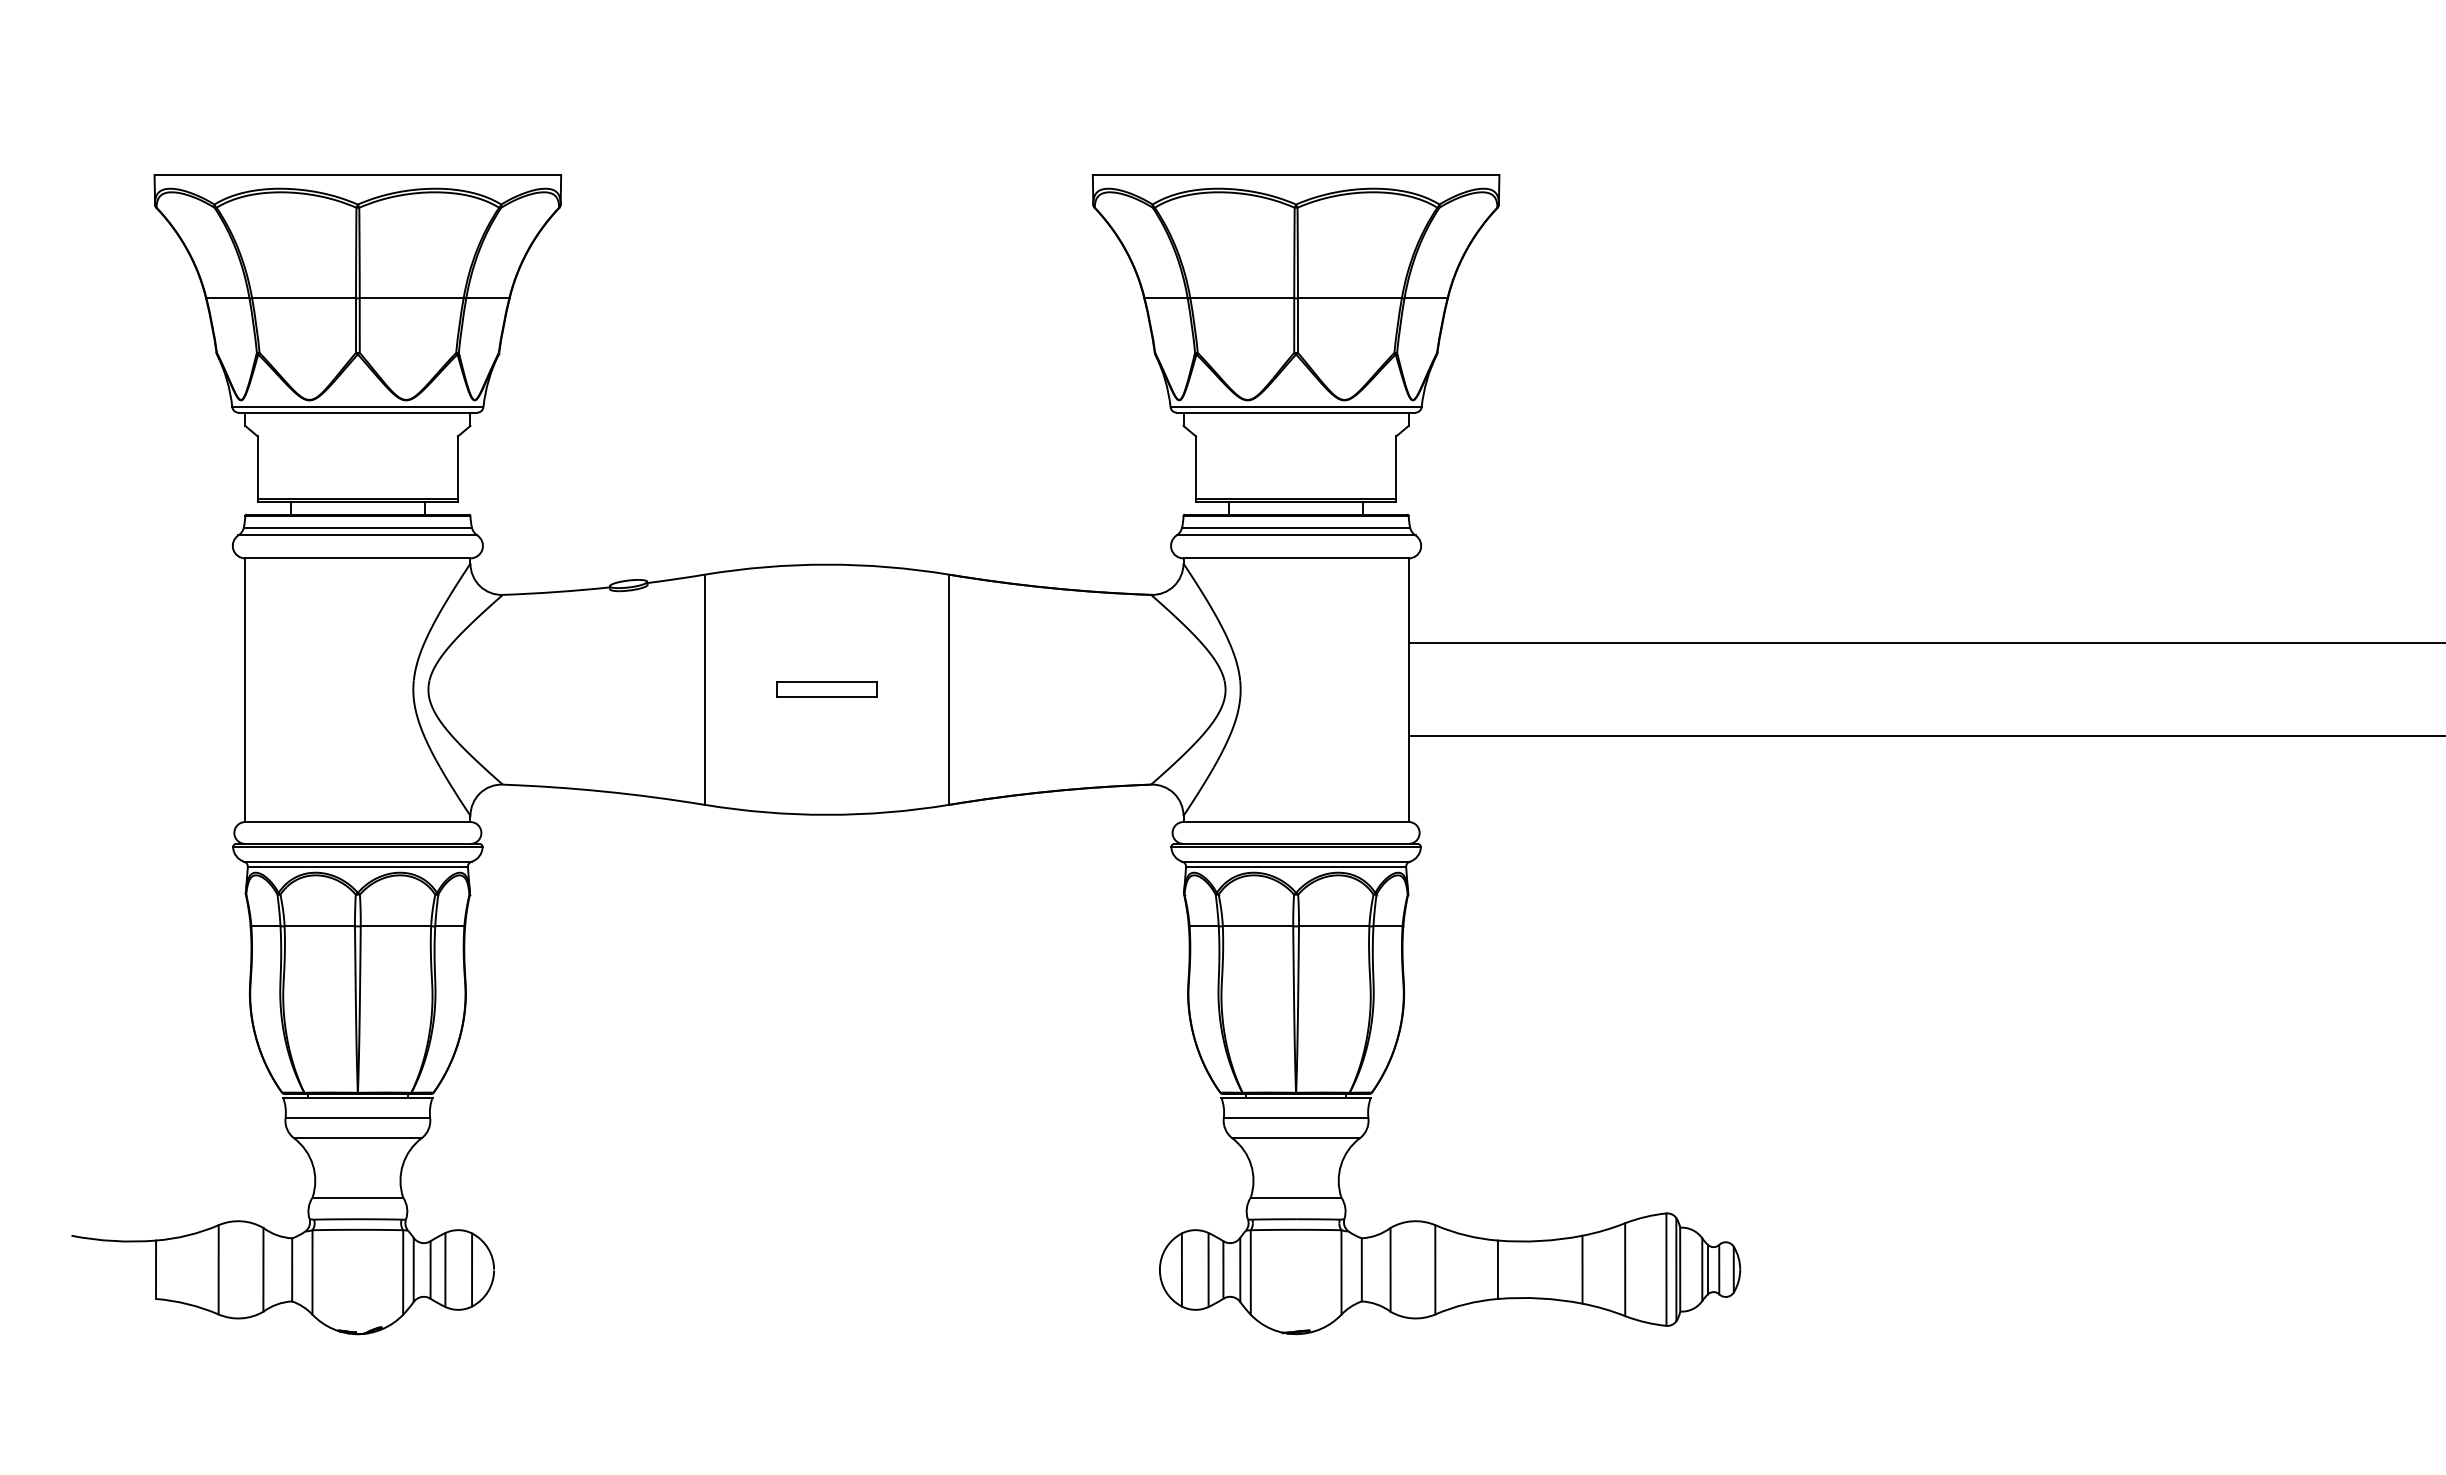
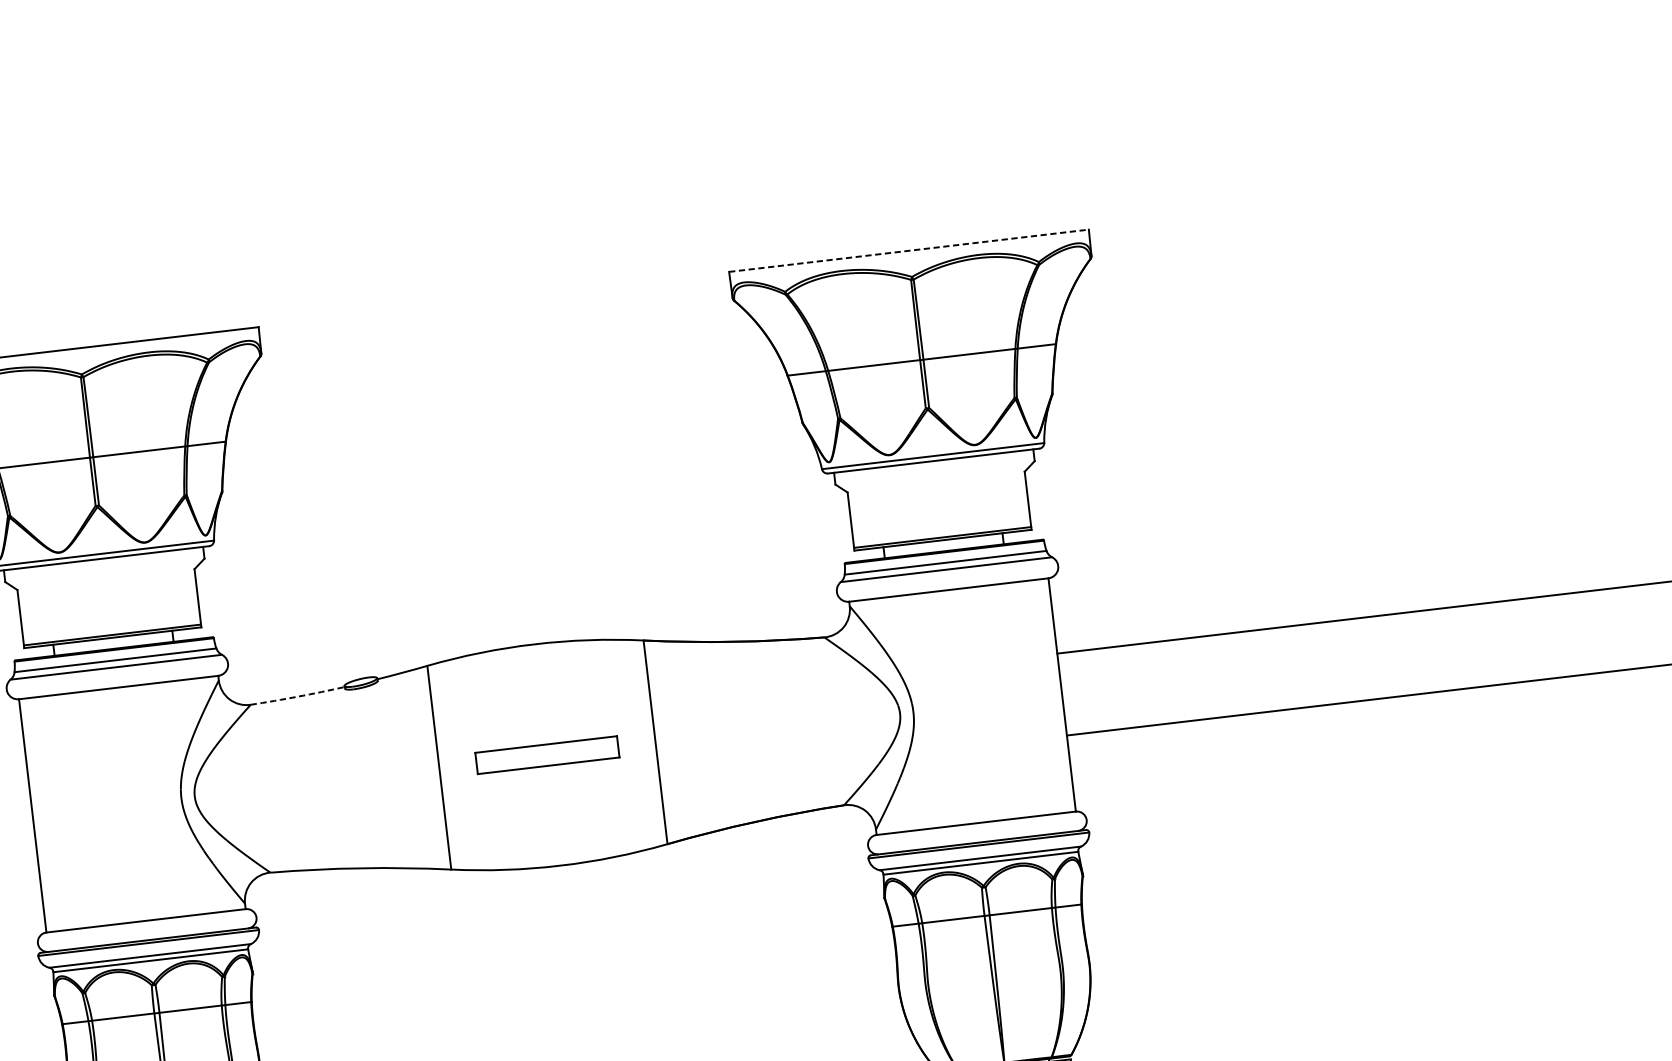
line: (1296, 174) -> (909, 250), solid -> dashed
arc: (556, 592) -> (297, 697), solid -> dashed
part: (826, 689) -> (546, 754), size x1.6

